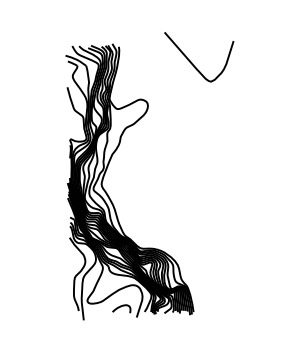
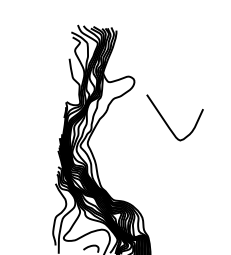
curve: (193, 63) -> (167, 123), moved

